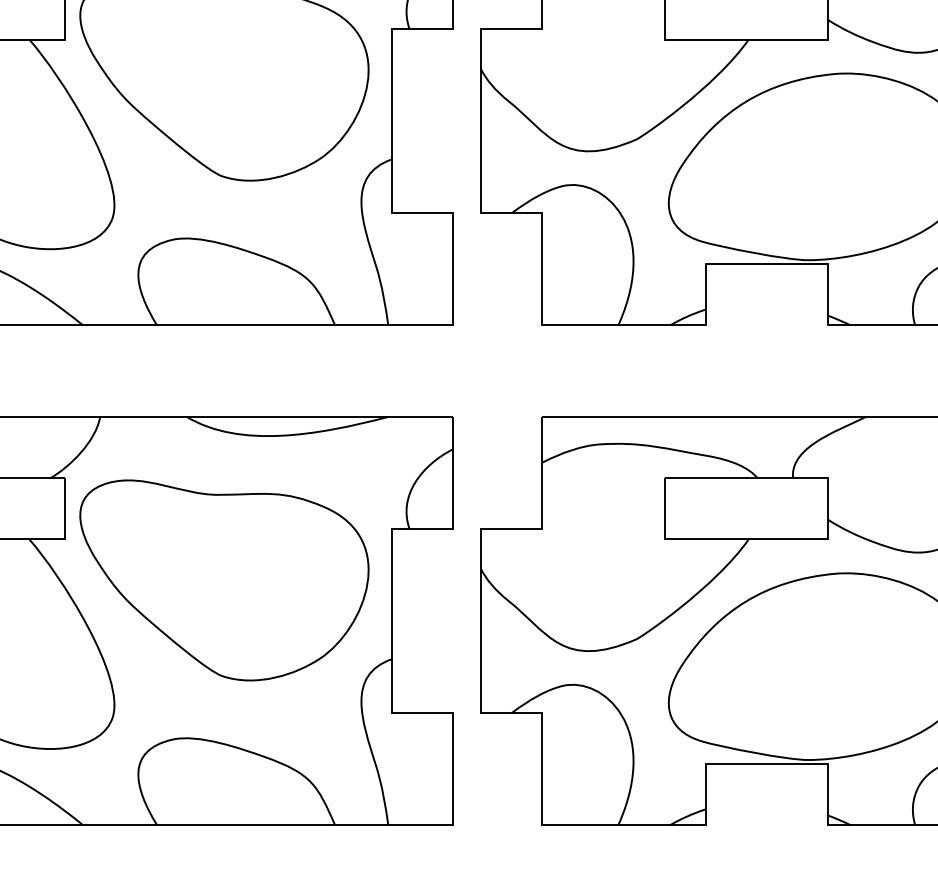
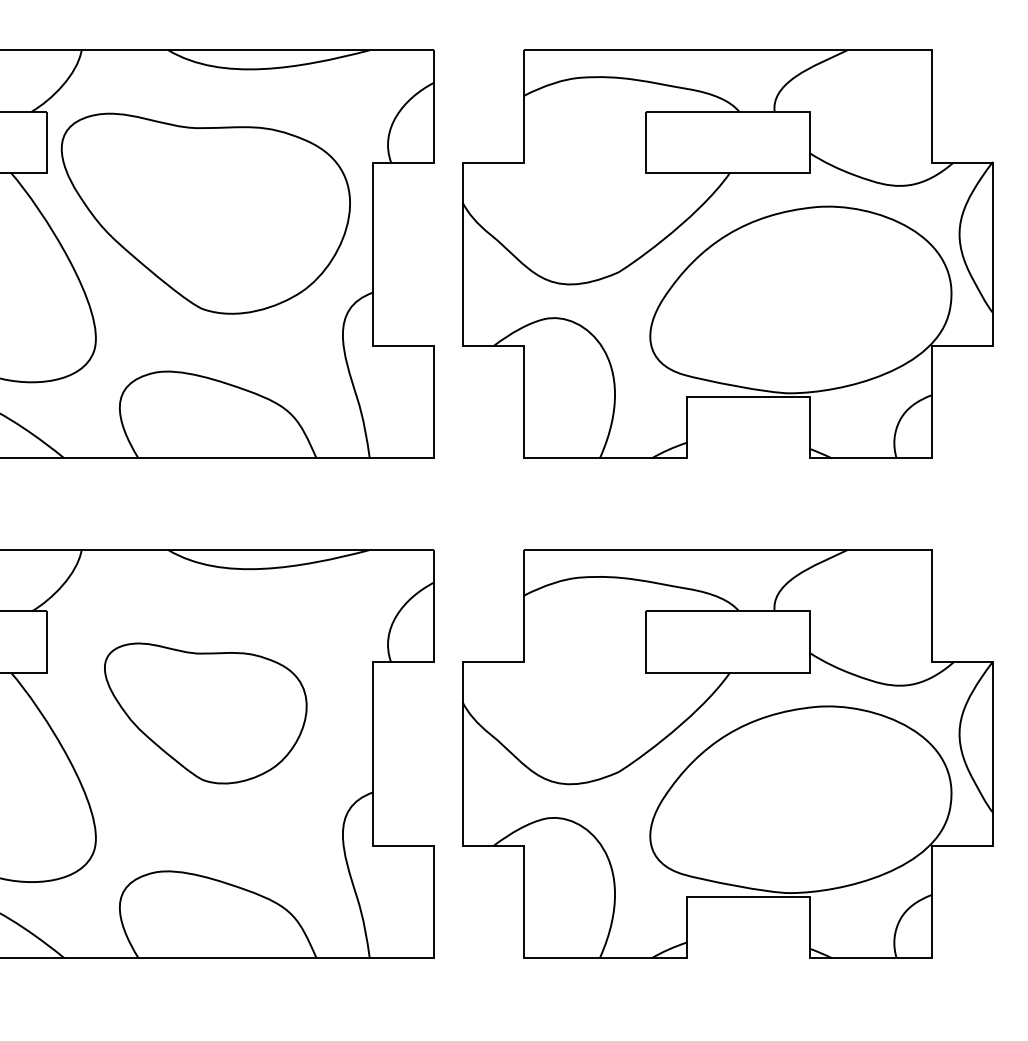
part: (224, 580) -> (205, 713), size x0.7

